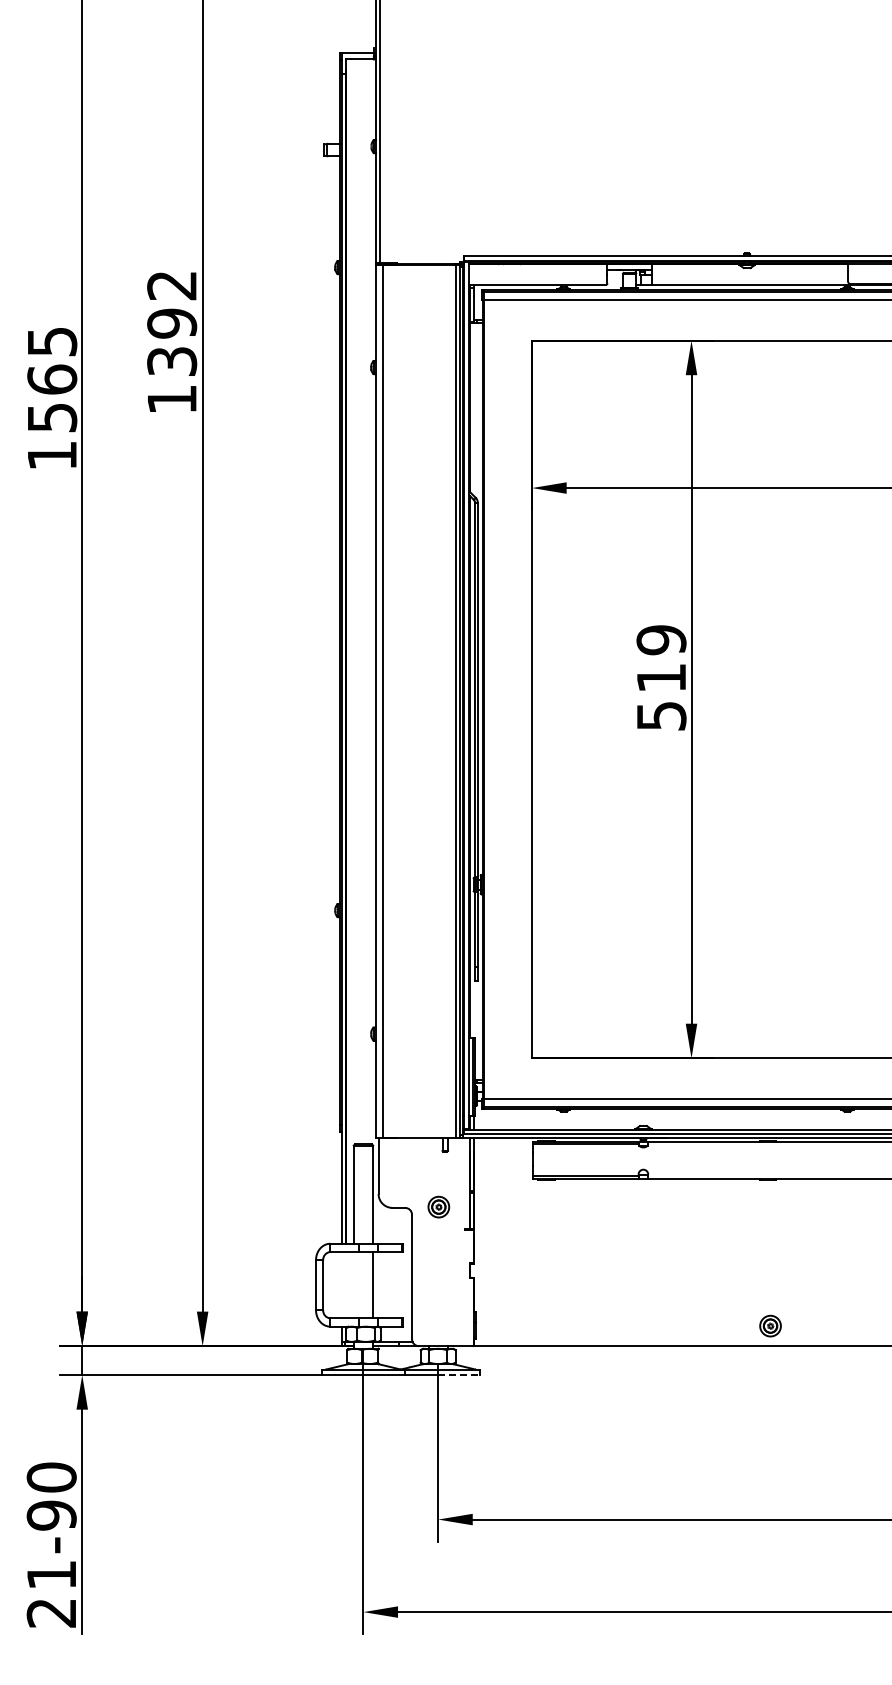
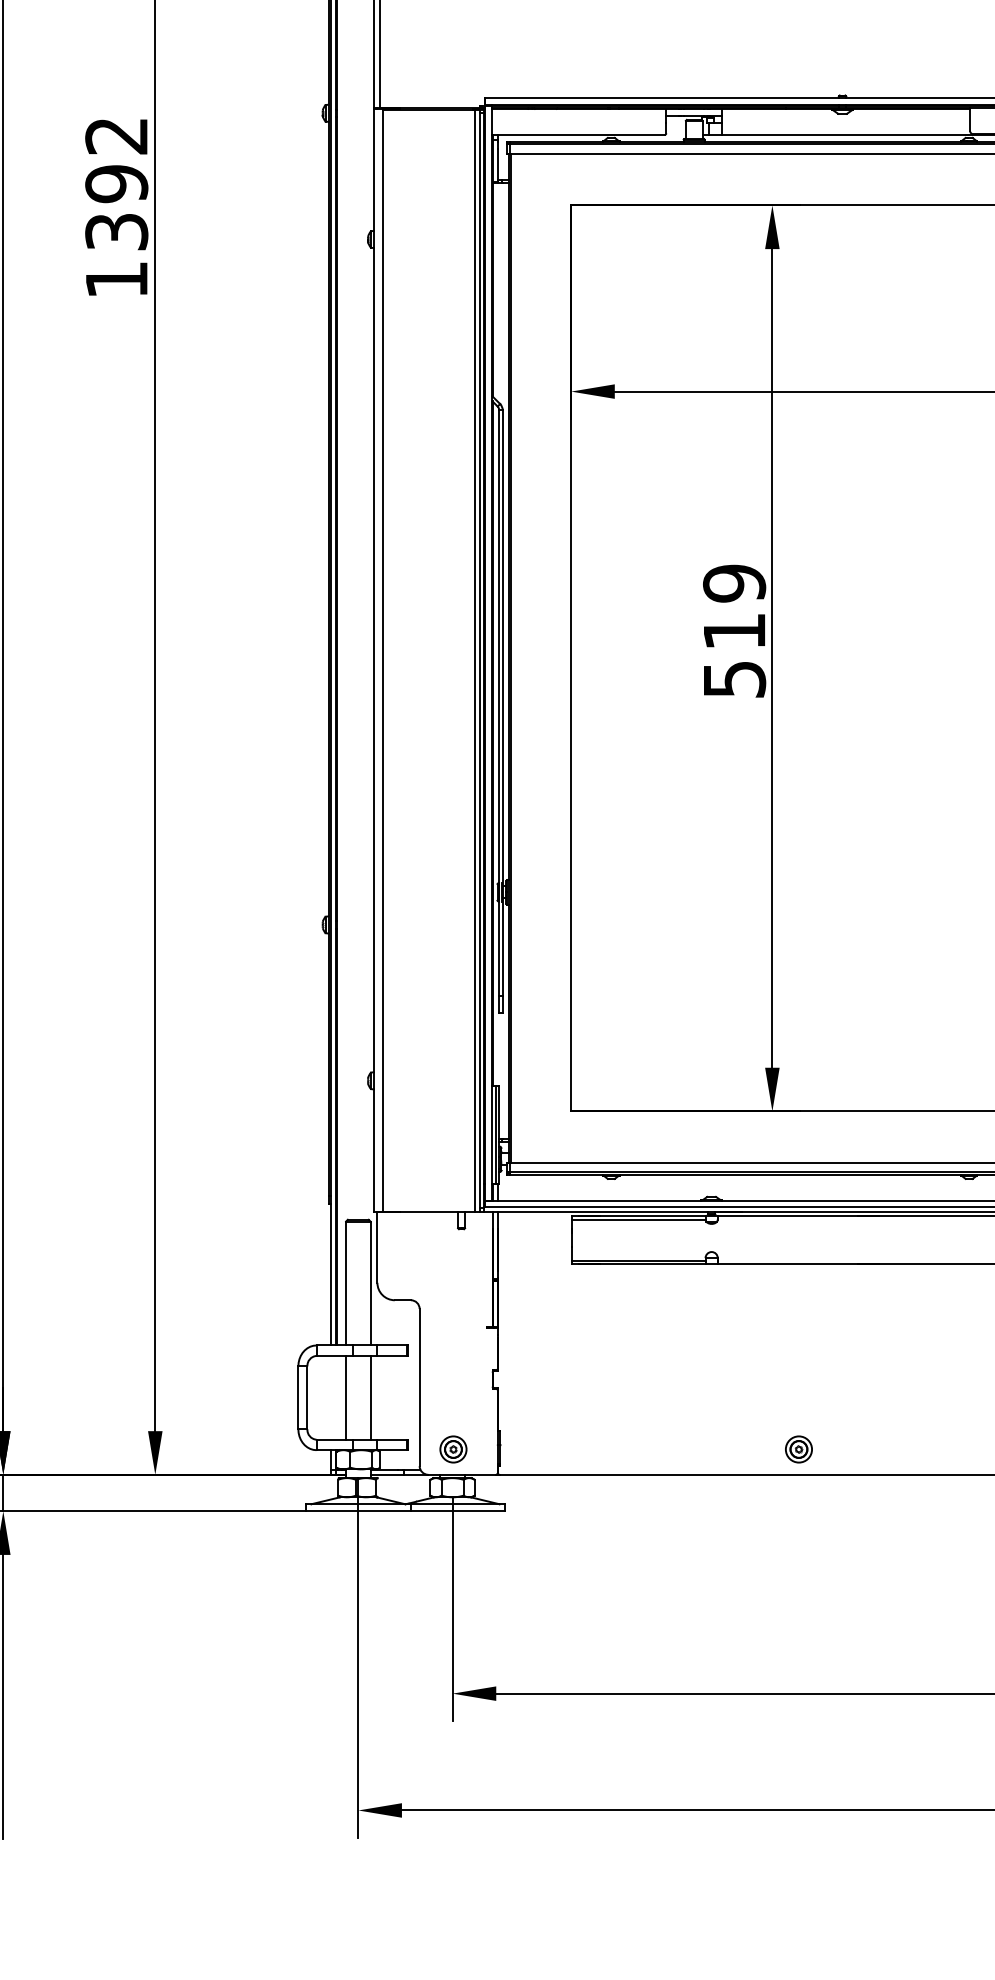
part: (438, 1206) -> (453, 1448), moved
line: (353, 1285) -> (345, 1398), added
part: (770, 1325) -> (798, 1448), moved
line: (458, 1375) -> (478, 1511), dashed -> solid

